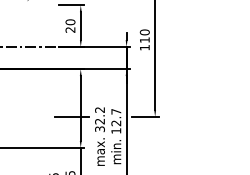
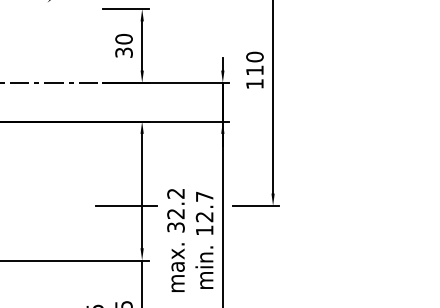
text: (70, 29) -> (124, 51), 20 -> 30

